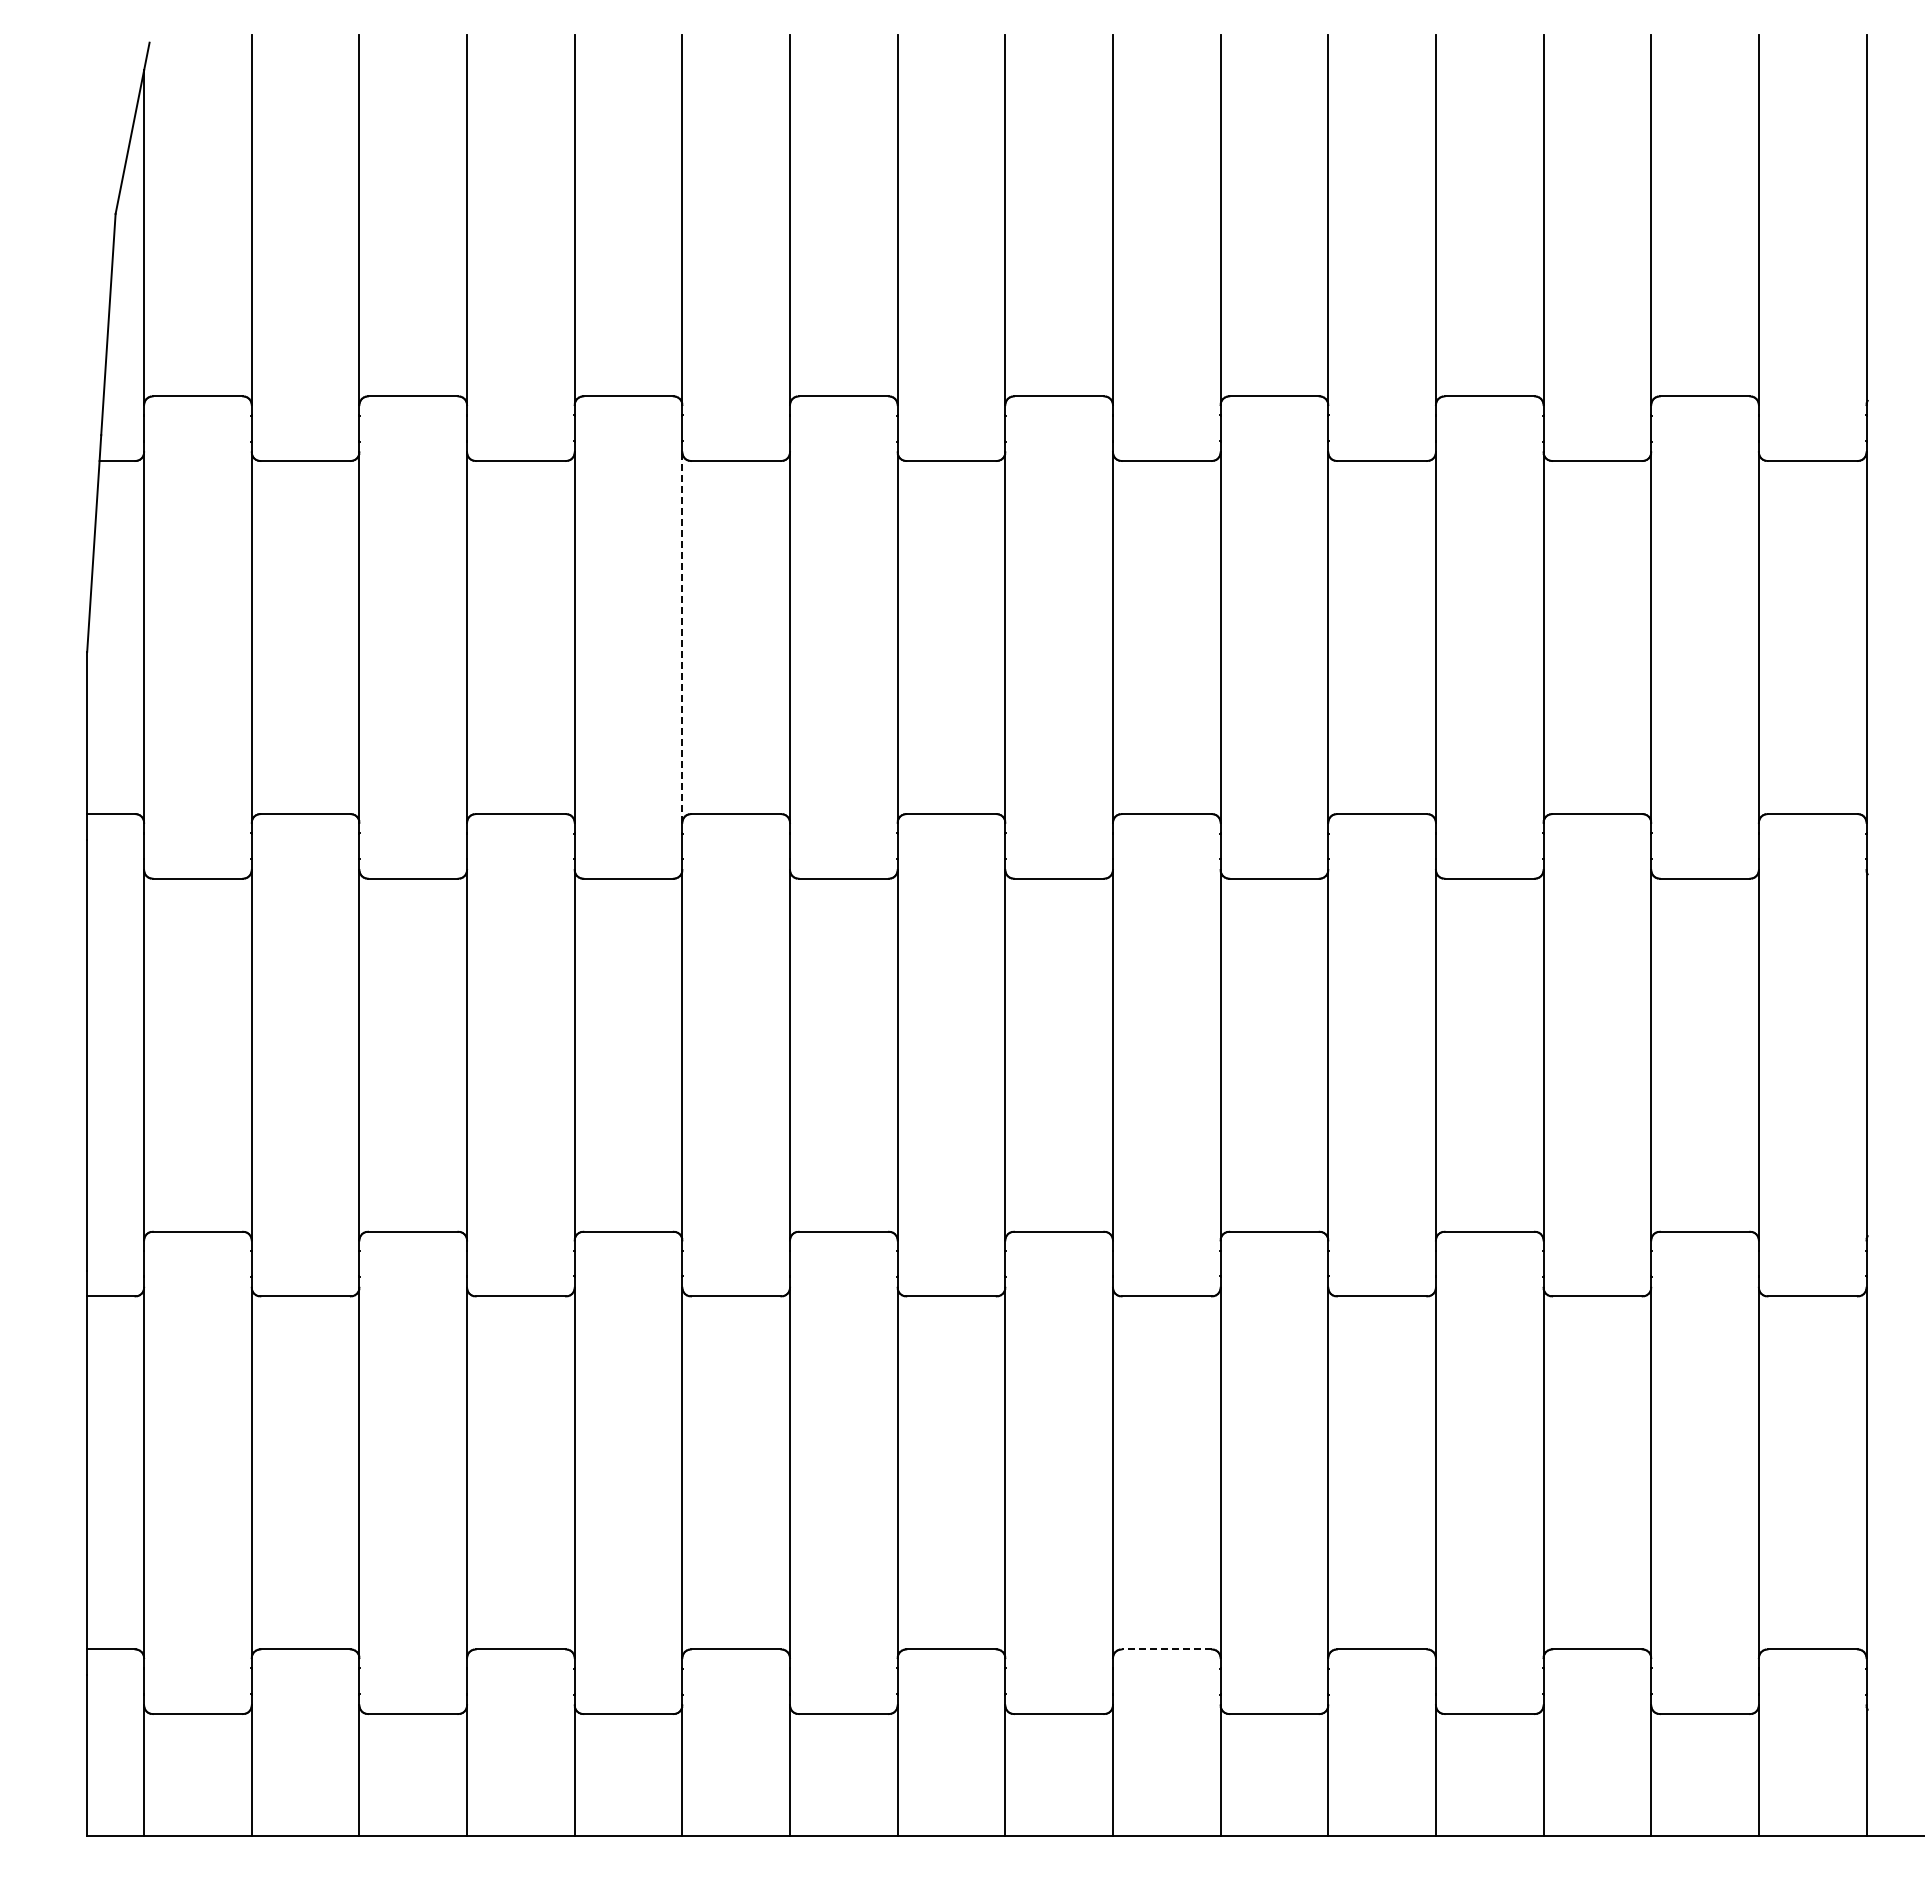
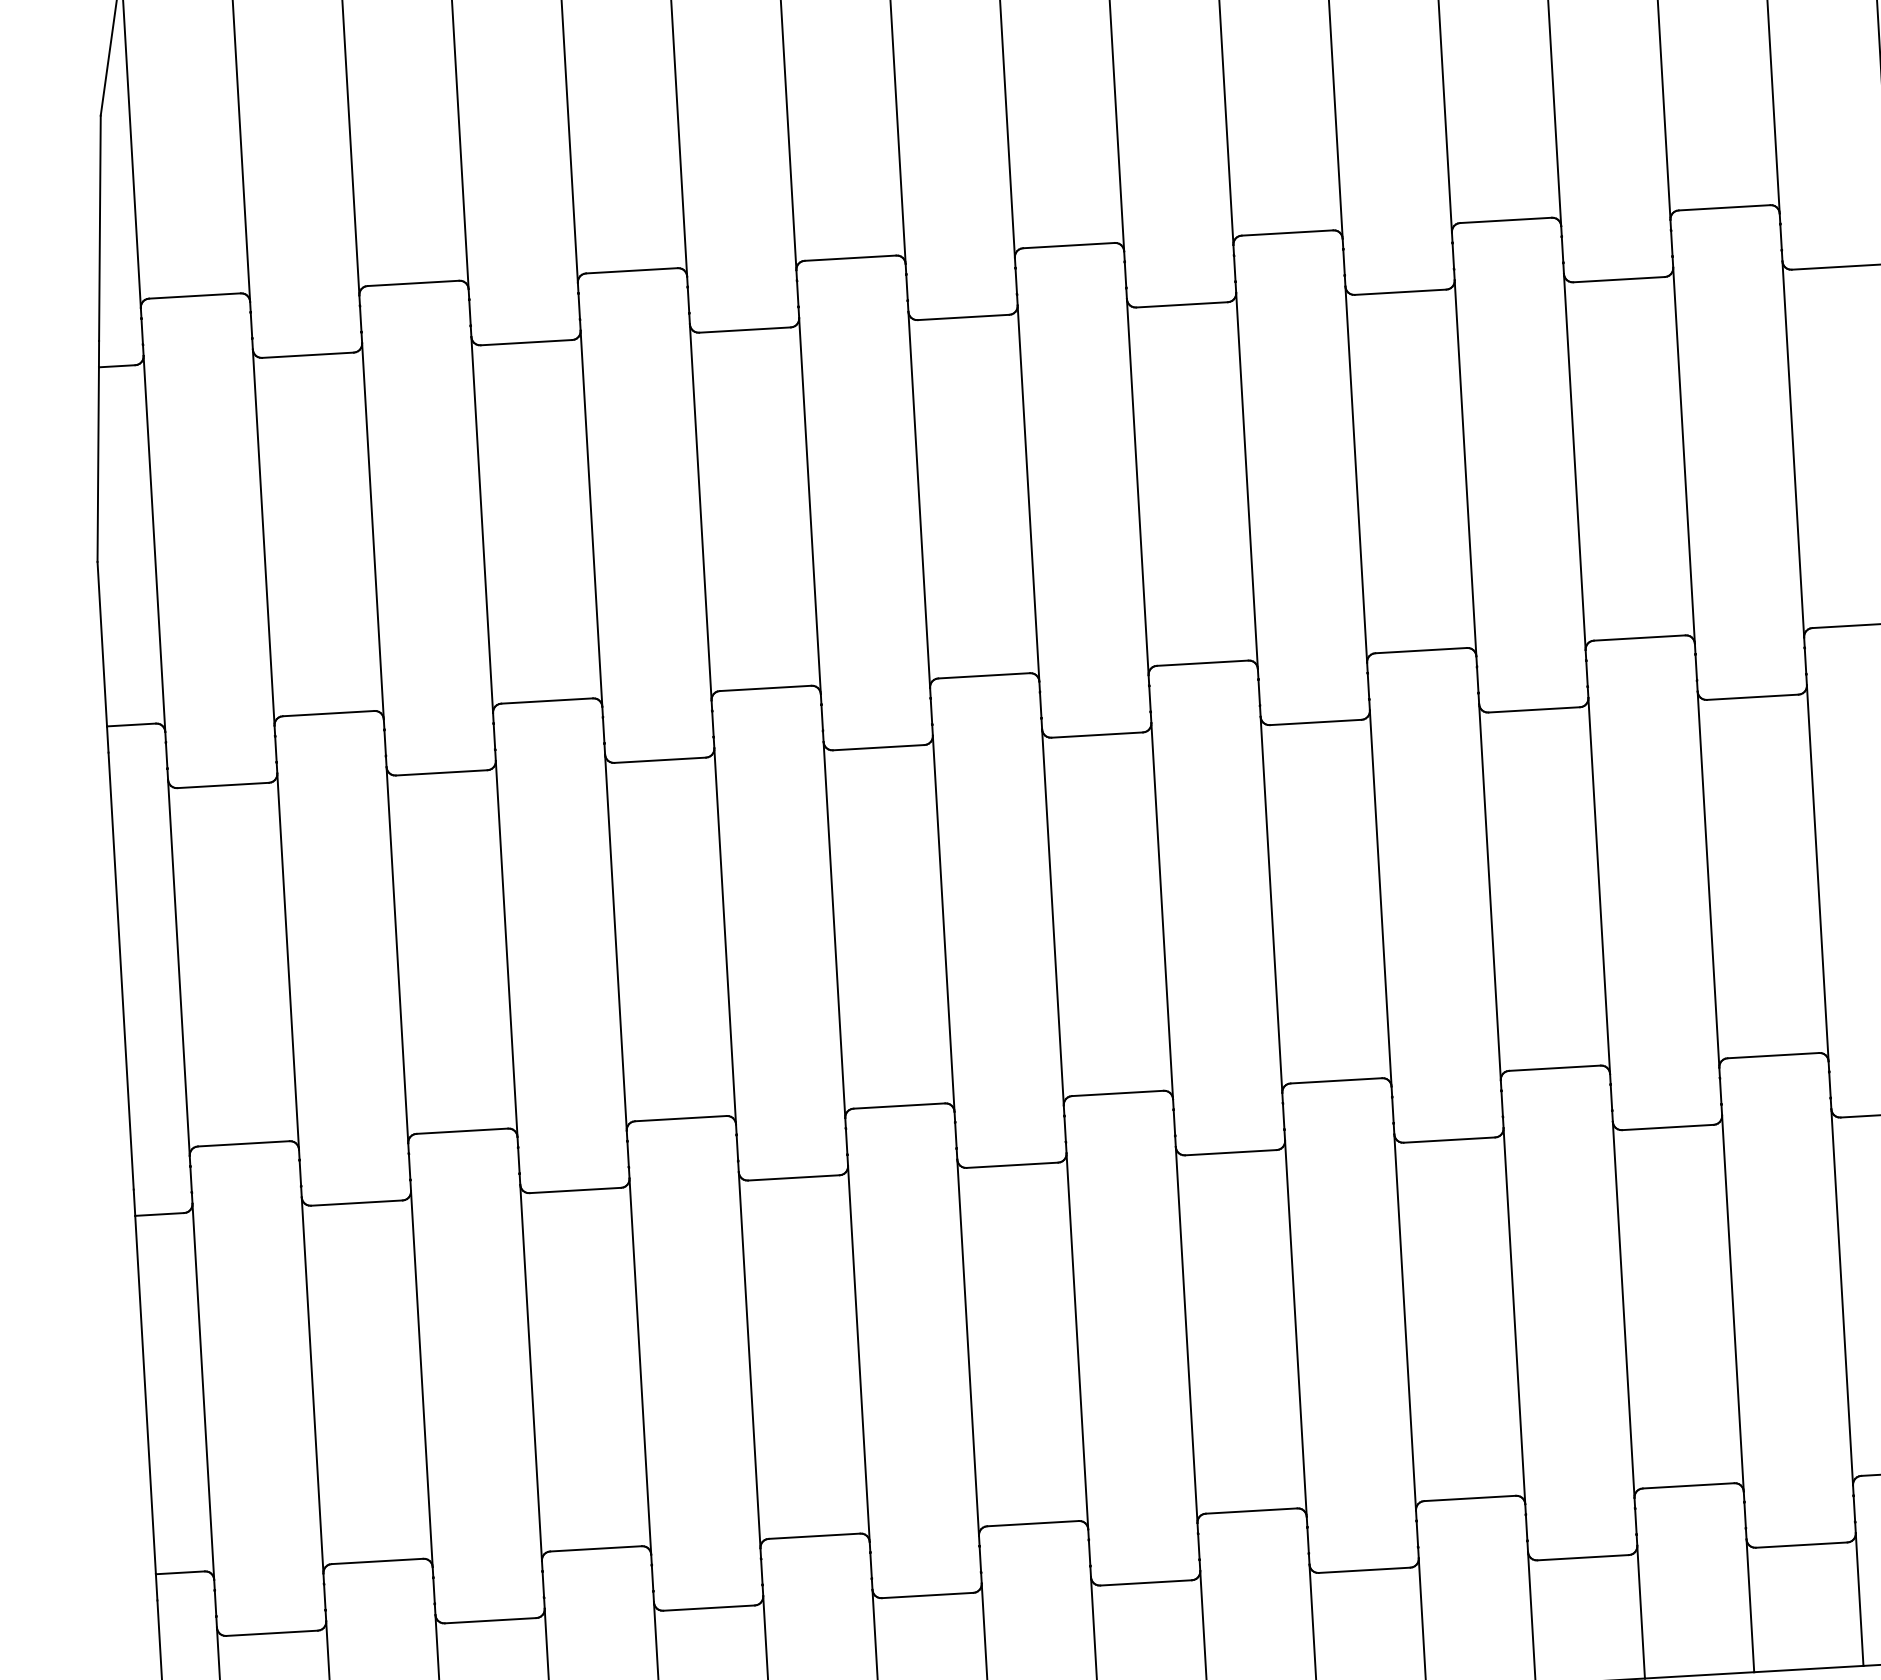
line: (682, 637) -> (700, 512), dashed -> solid
line: (1166, 1649) -> (1251, 1511), dashed -> solid

